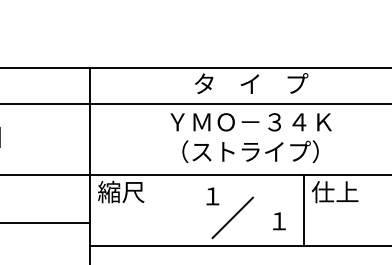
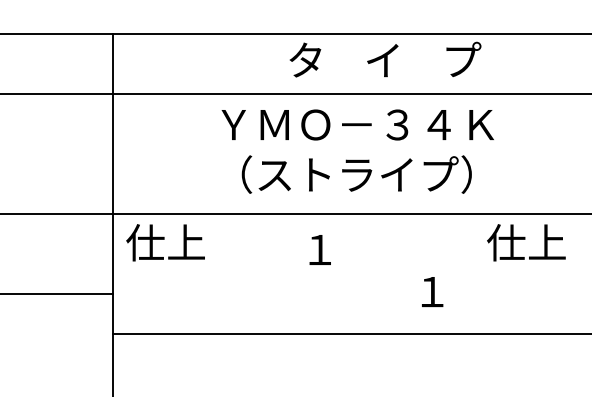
text: (250, 138) -> (356, 152), moved
text: (121, 191) -> (166, 241), 縮尺 -> 仕上
line: (304, 210) -> (474, 273), removed
line: (232, 217) -> (353, 285), removed

